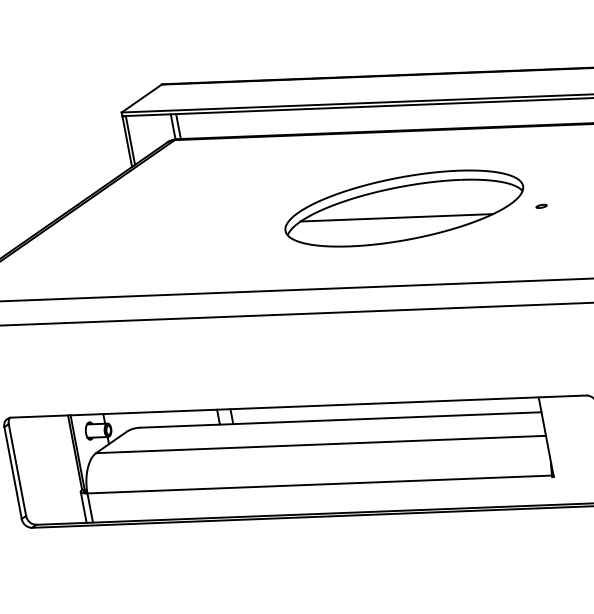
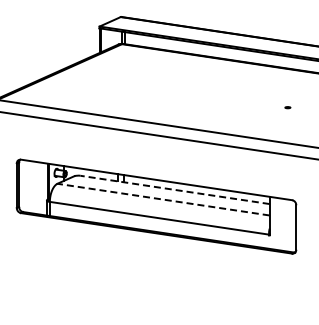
part: (402, 208) -> (222, 96), removed
line: (341, 418) -> (175, 189), solid -> dashed
line: (320, 444) -> (163, 199), solid -> dashed

